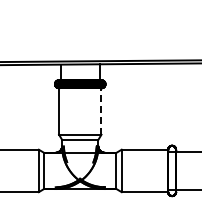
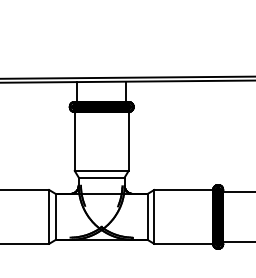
line: (101, 110) -> (128, 140), dashed -> solid
fill: (171, 170) -> (217, 216), added

